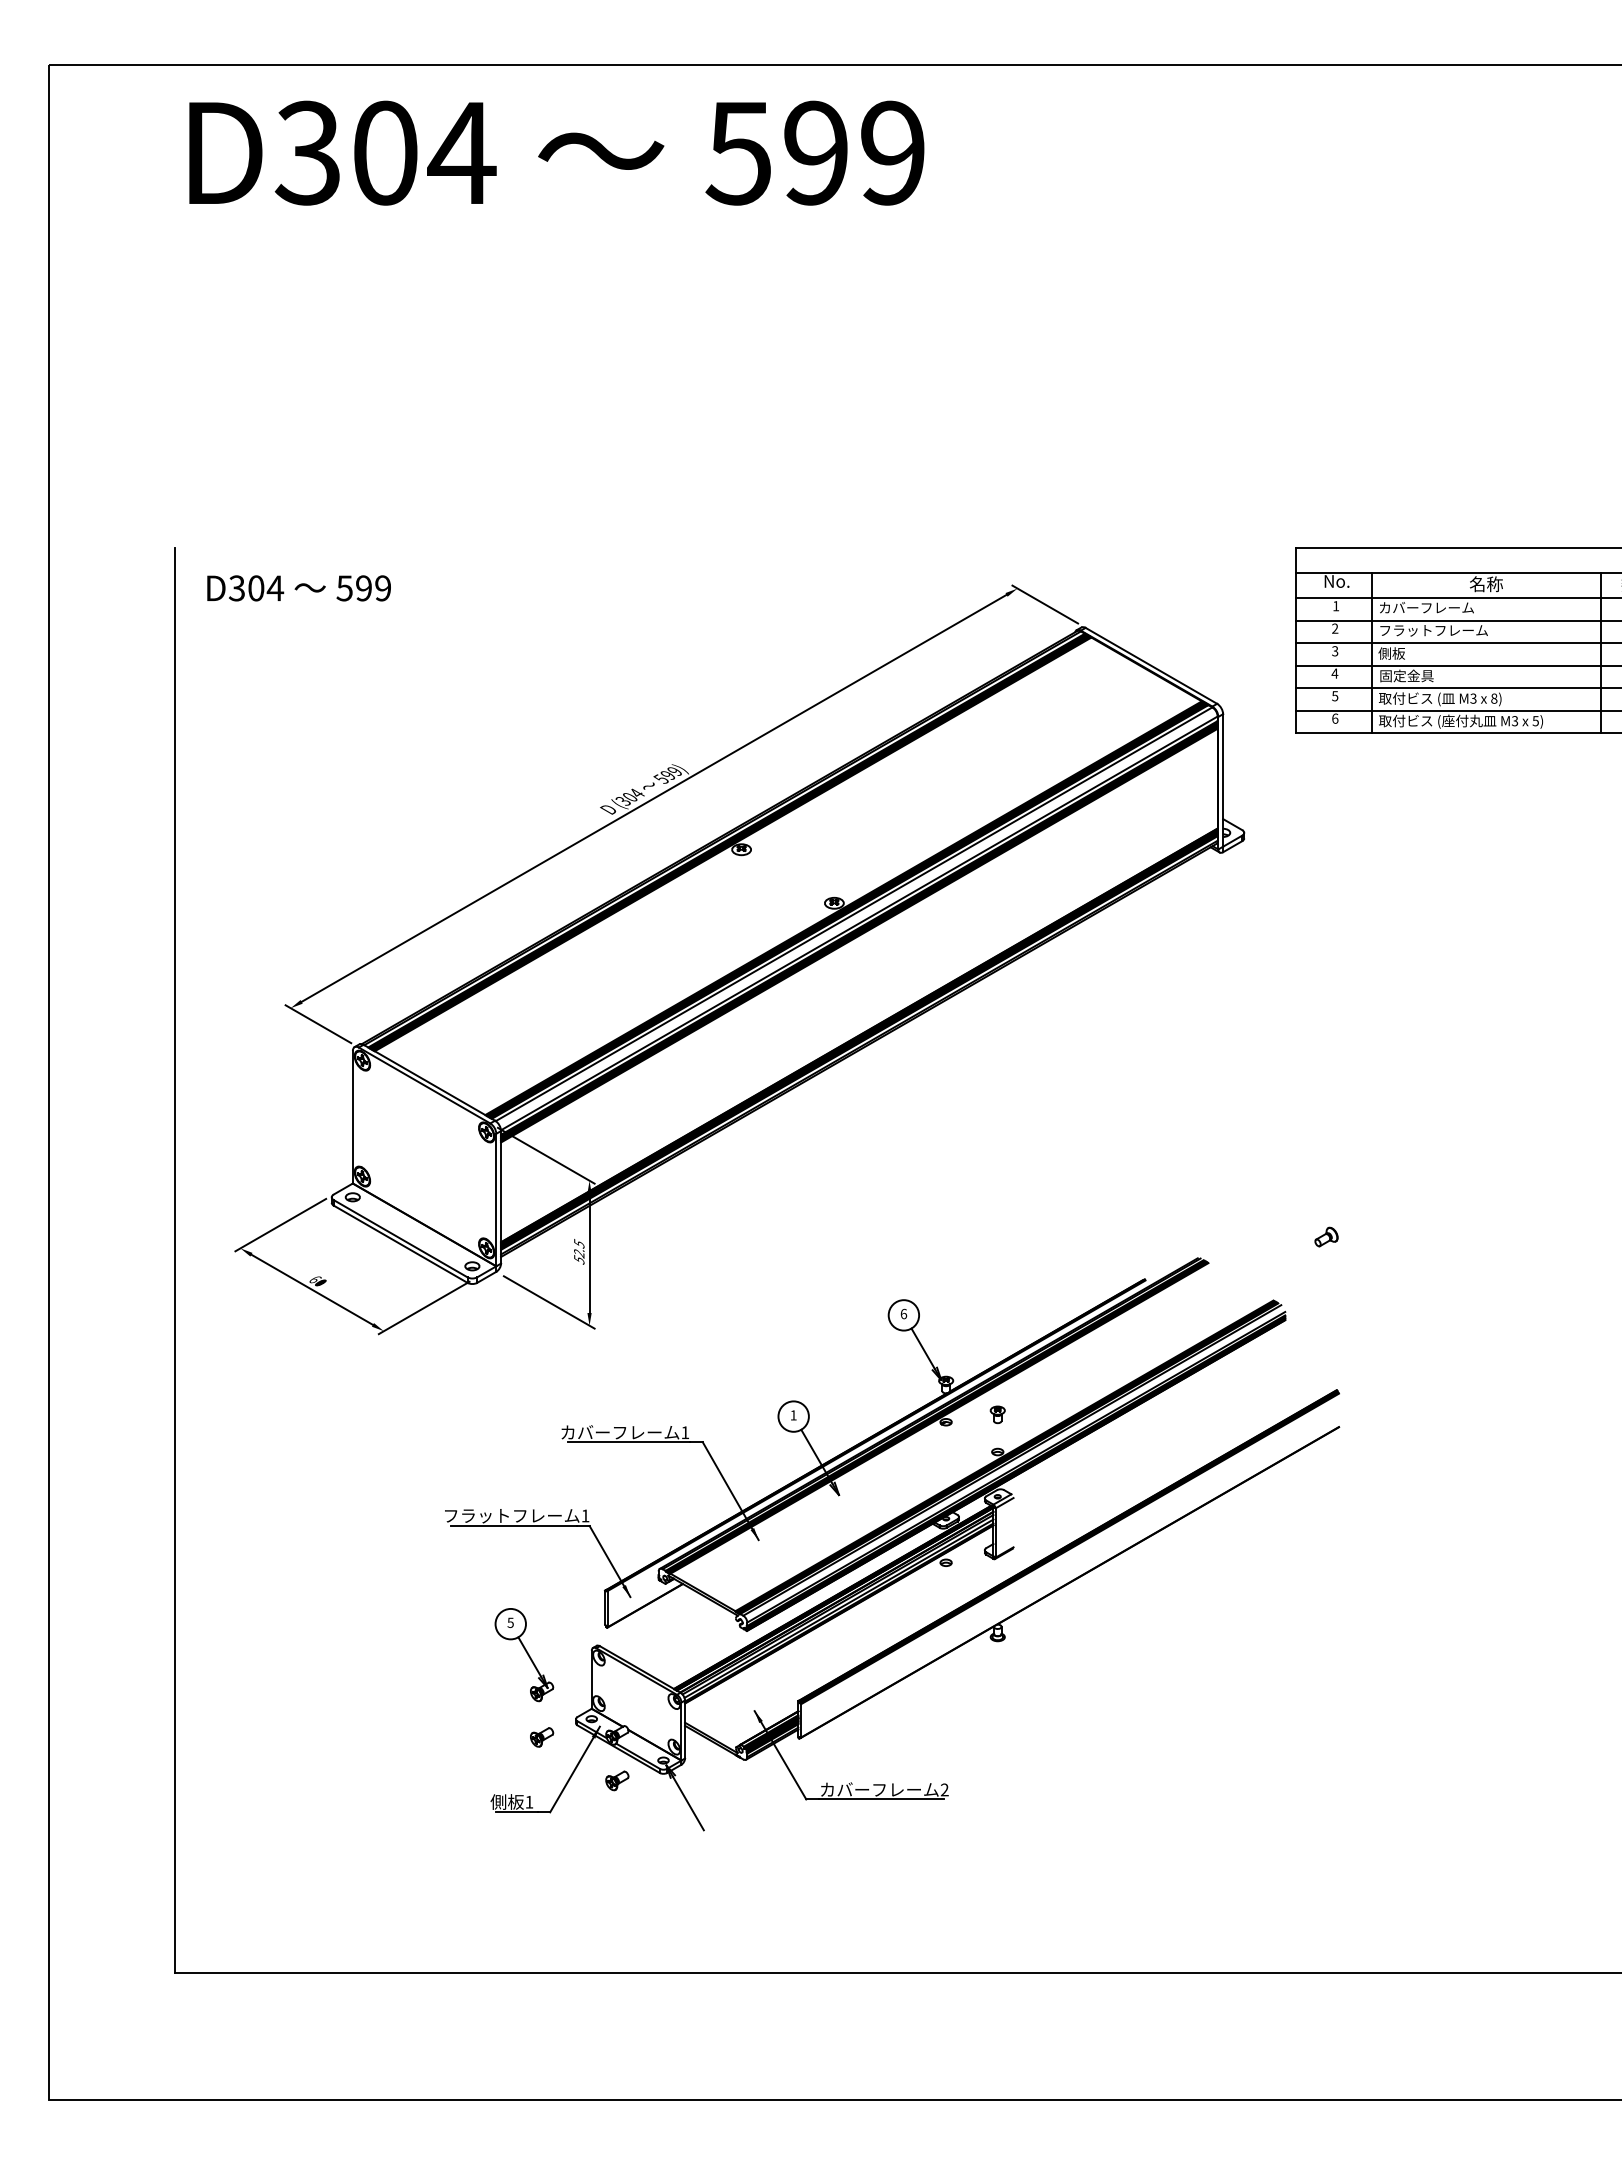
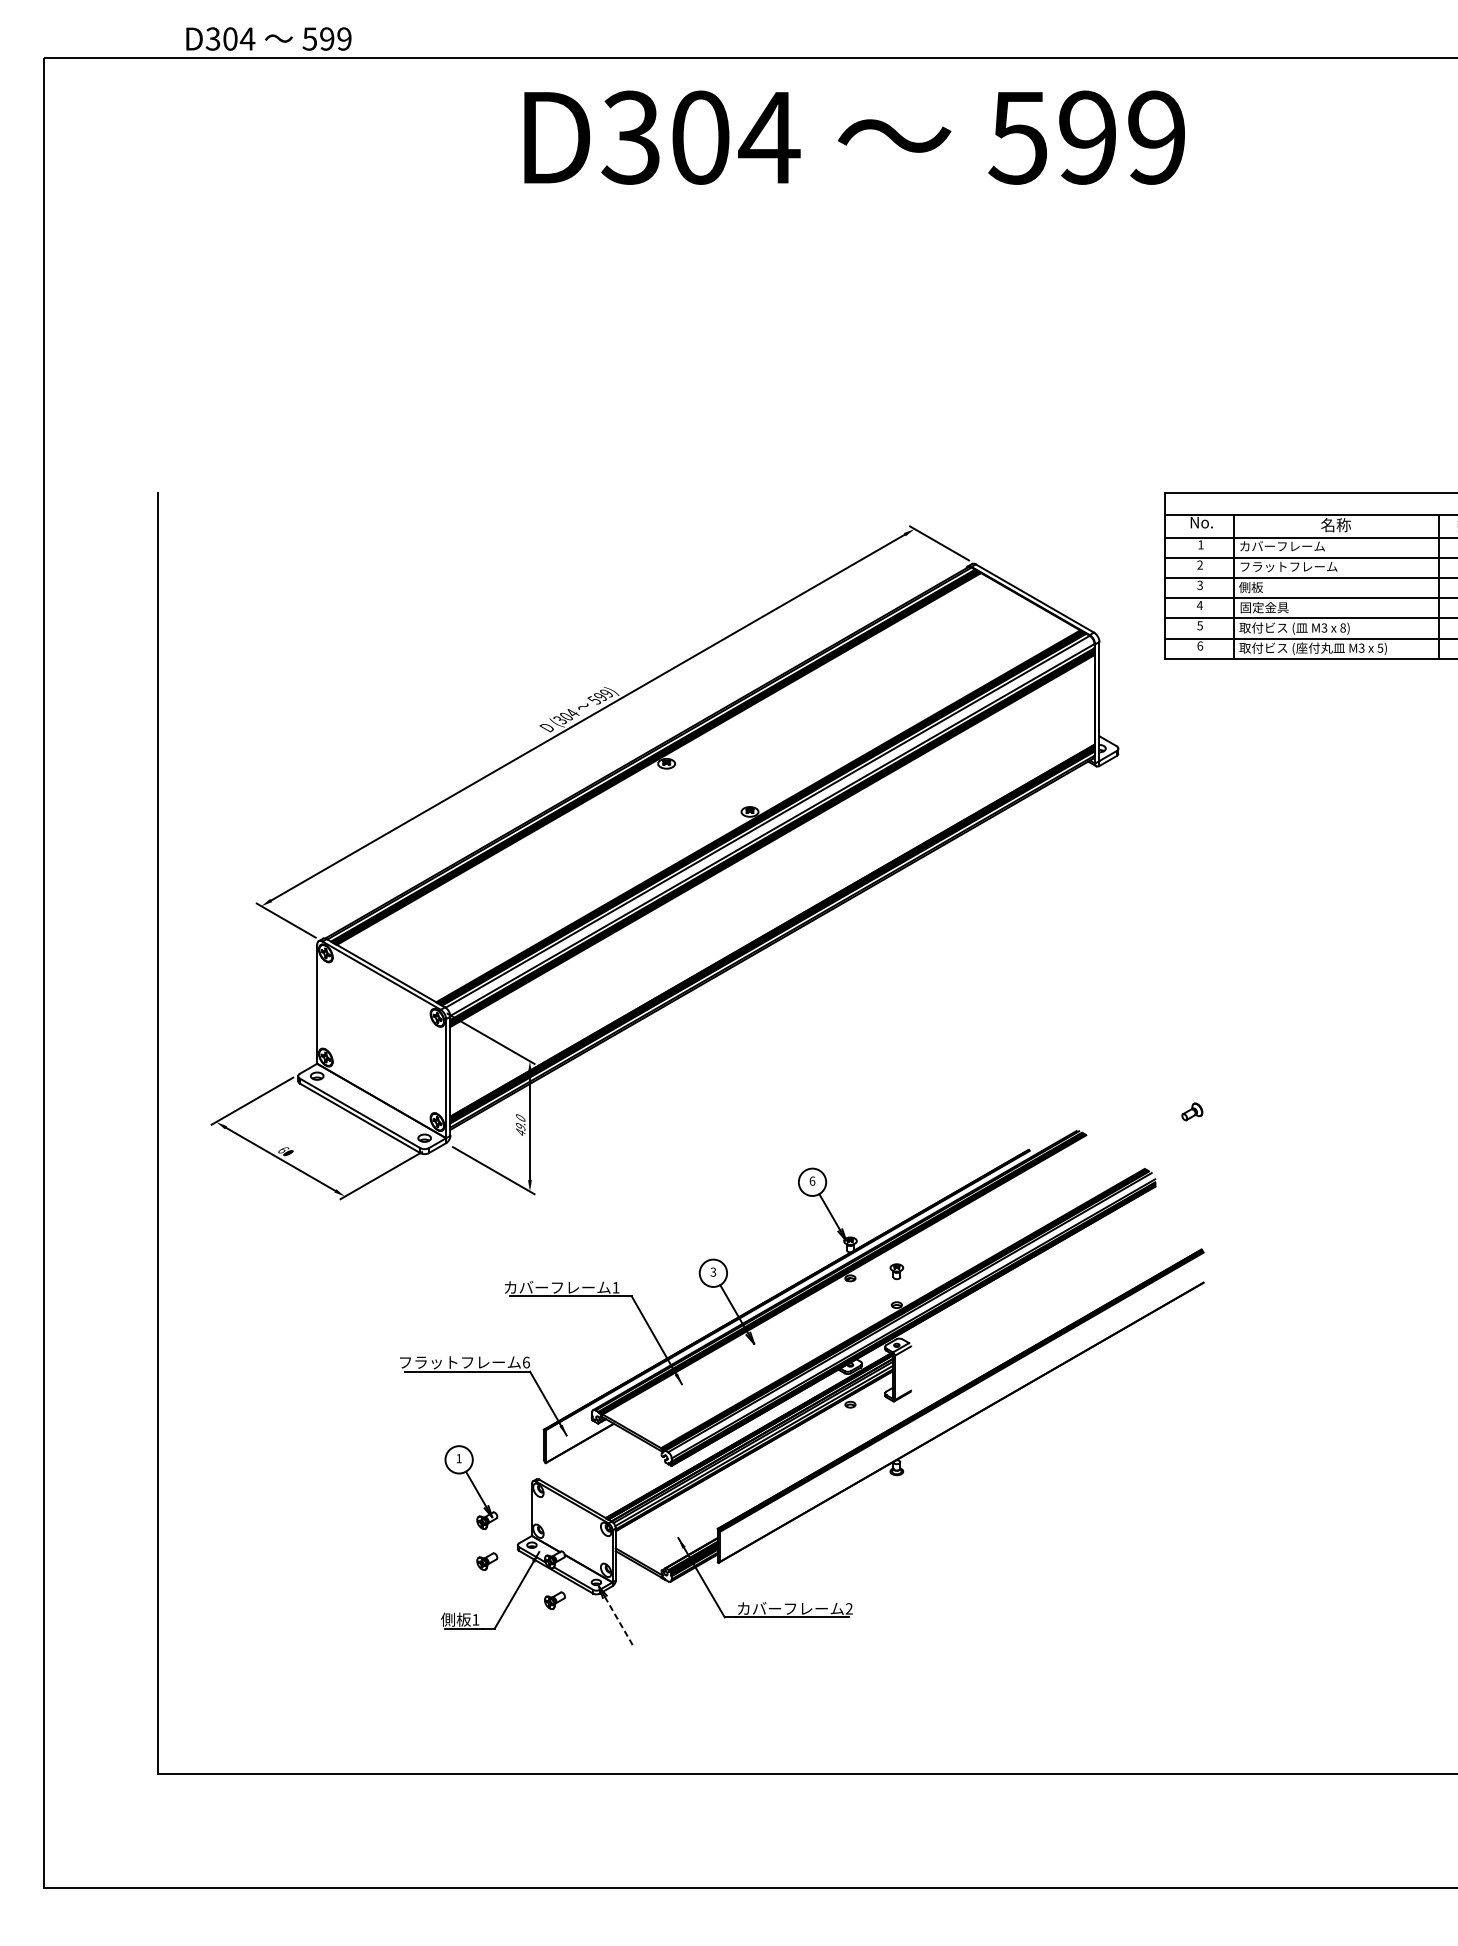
text: (556, 152) -> (854, 137), moved
text: (298, 588) -> (268, 39), moved
text: (579, 1251) -> (520, 1124), 52.5 -> 49.0
text: (793, 1415) -> (713, 1272), 1 -> 3
text: (585, 1515) -> (526, 1362), 1 -> 6
text: (510, 1622) -> (458, 1458), 5 -> 1
line: (688, 1803) -> (618, 1621), solid -> dashed

